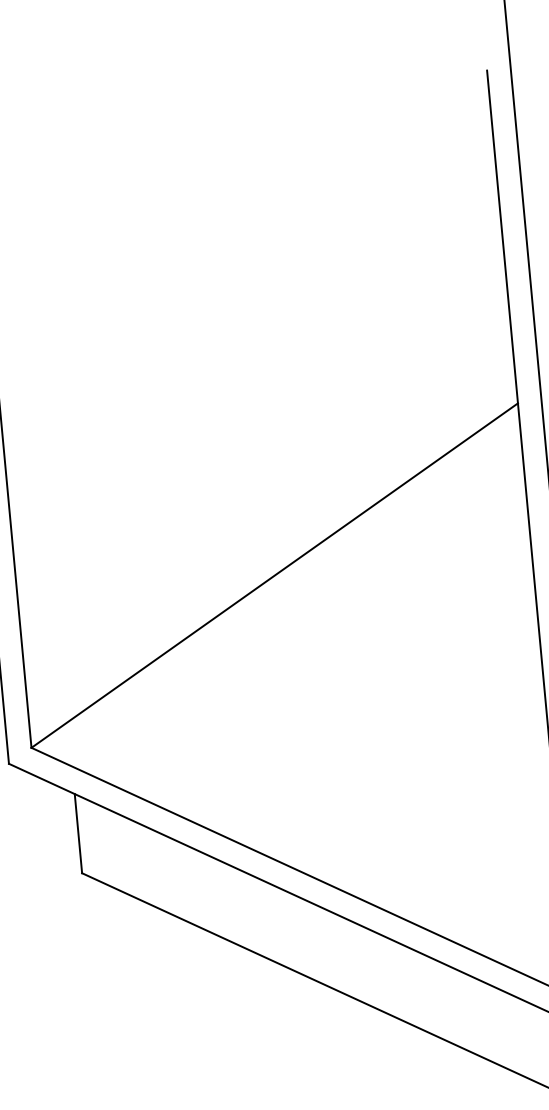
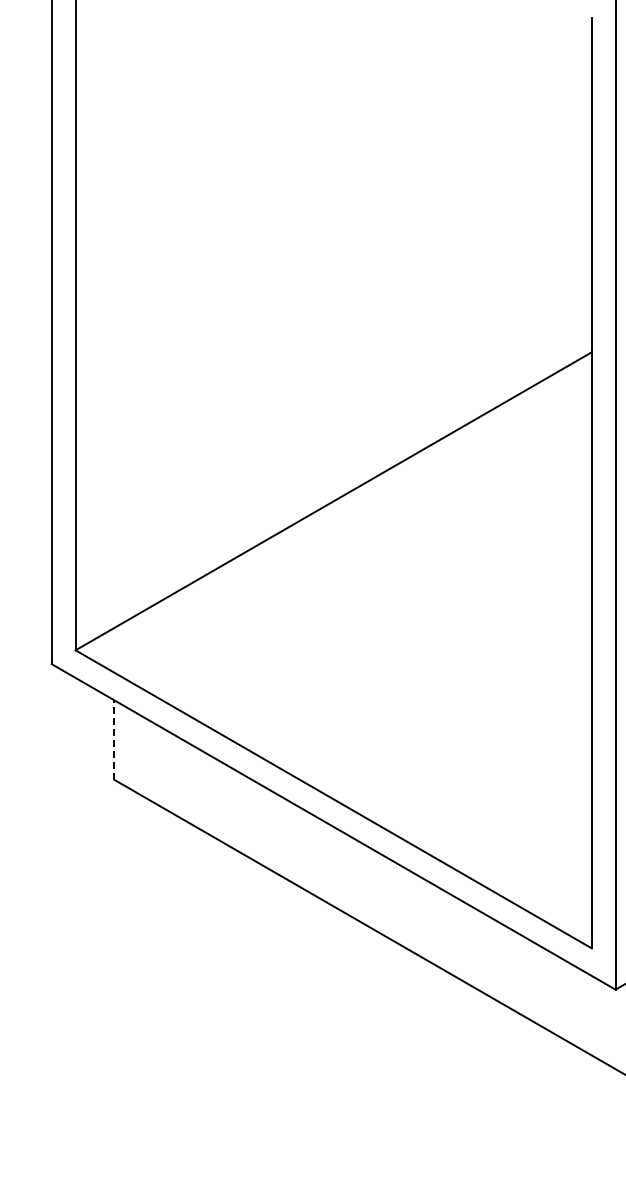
line: (78, 834) -> (114, 740), solid -> dashed

